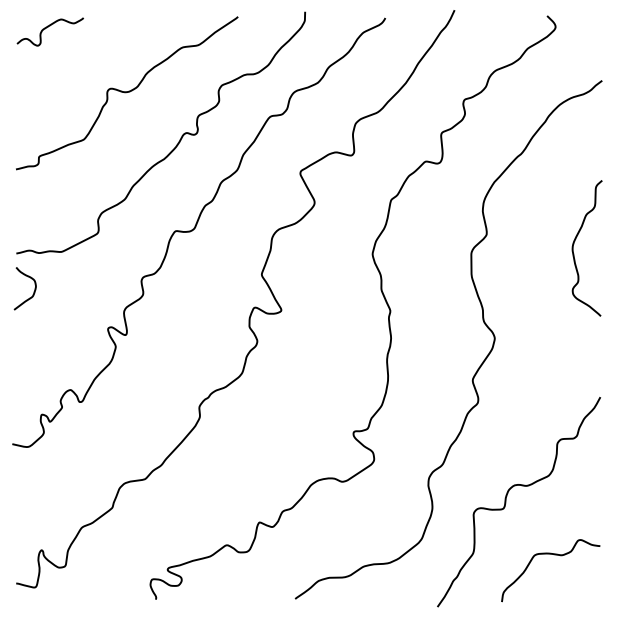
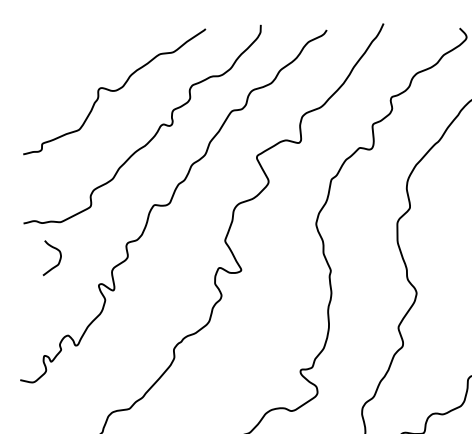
curve: (48, 27) -> (49, 37), removed
curve: (33, 291) -> (59, 260), moved

